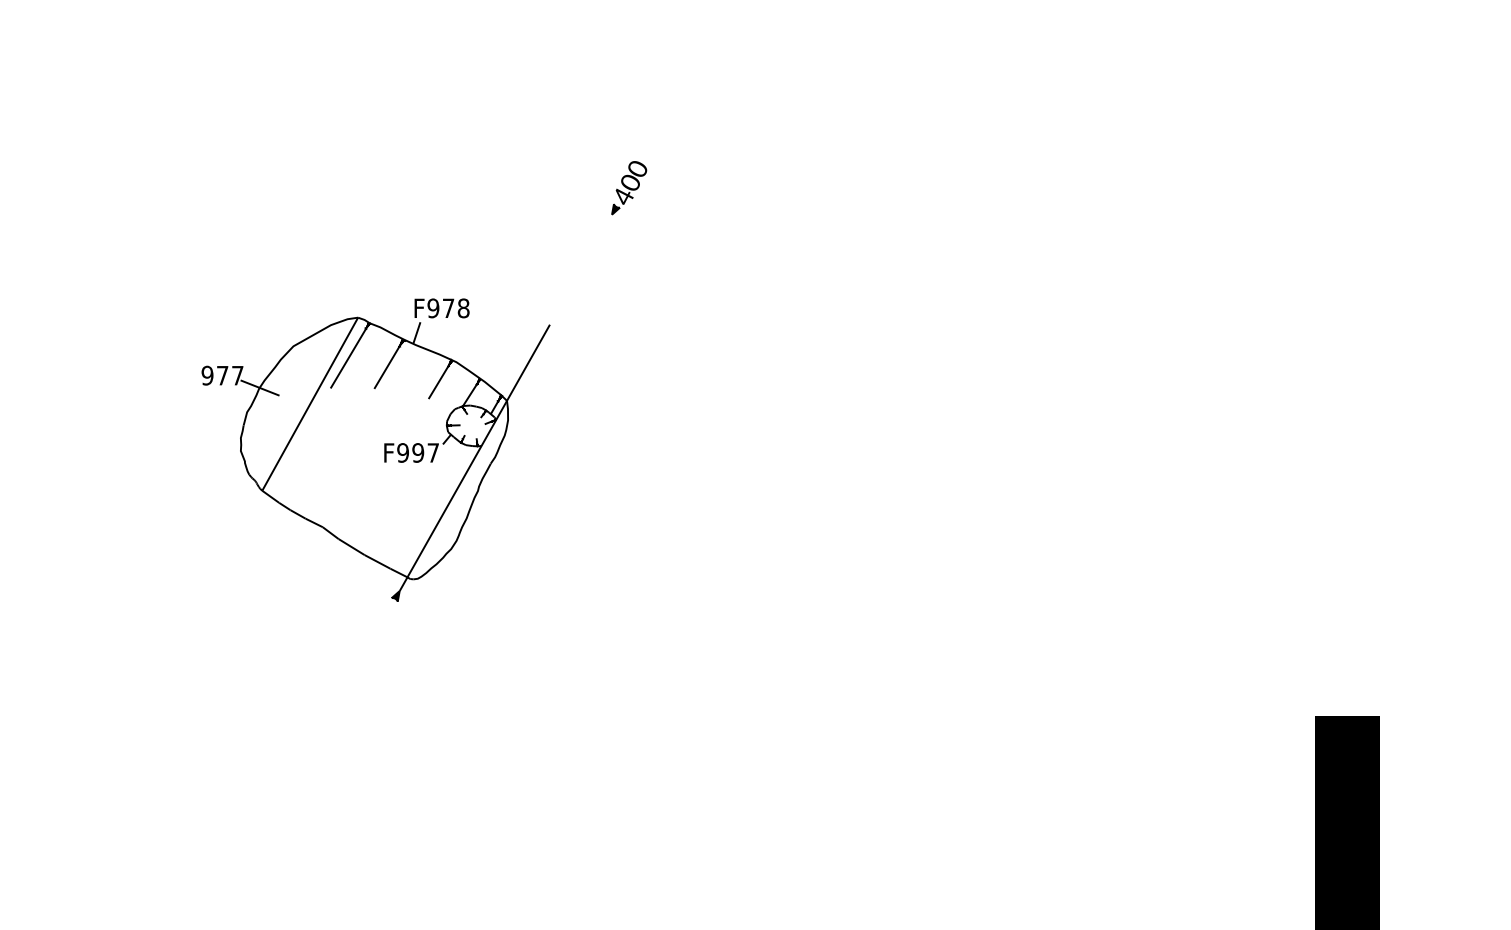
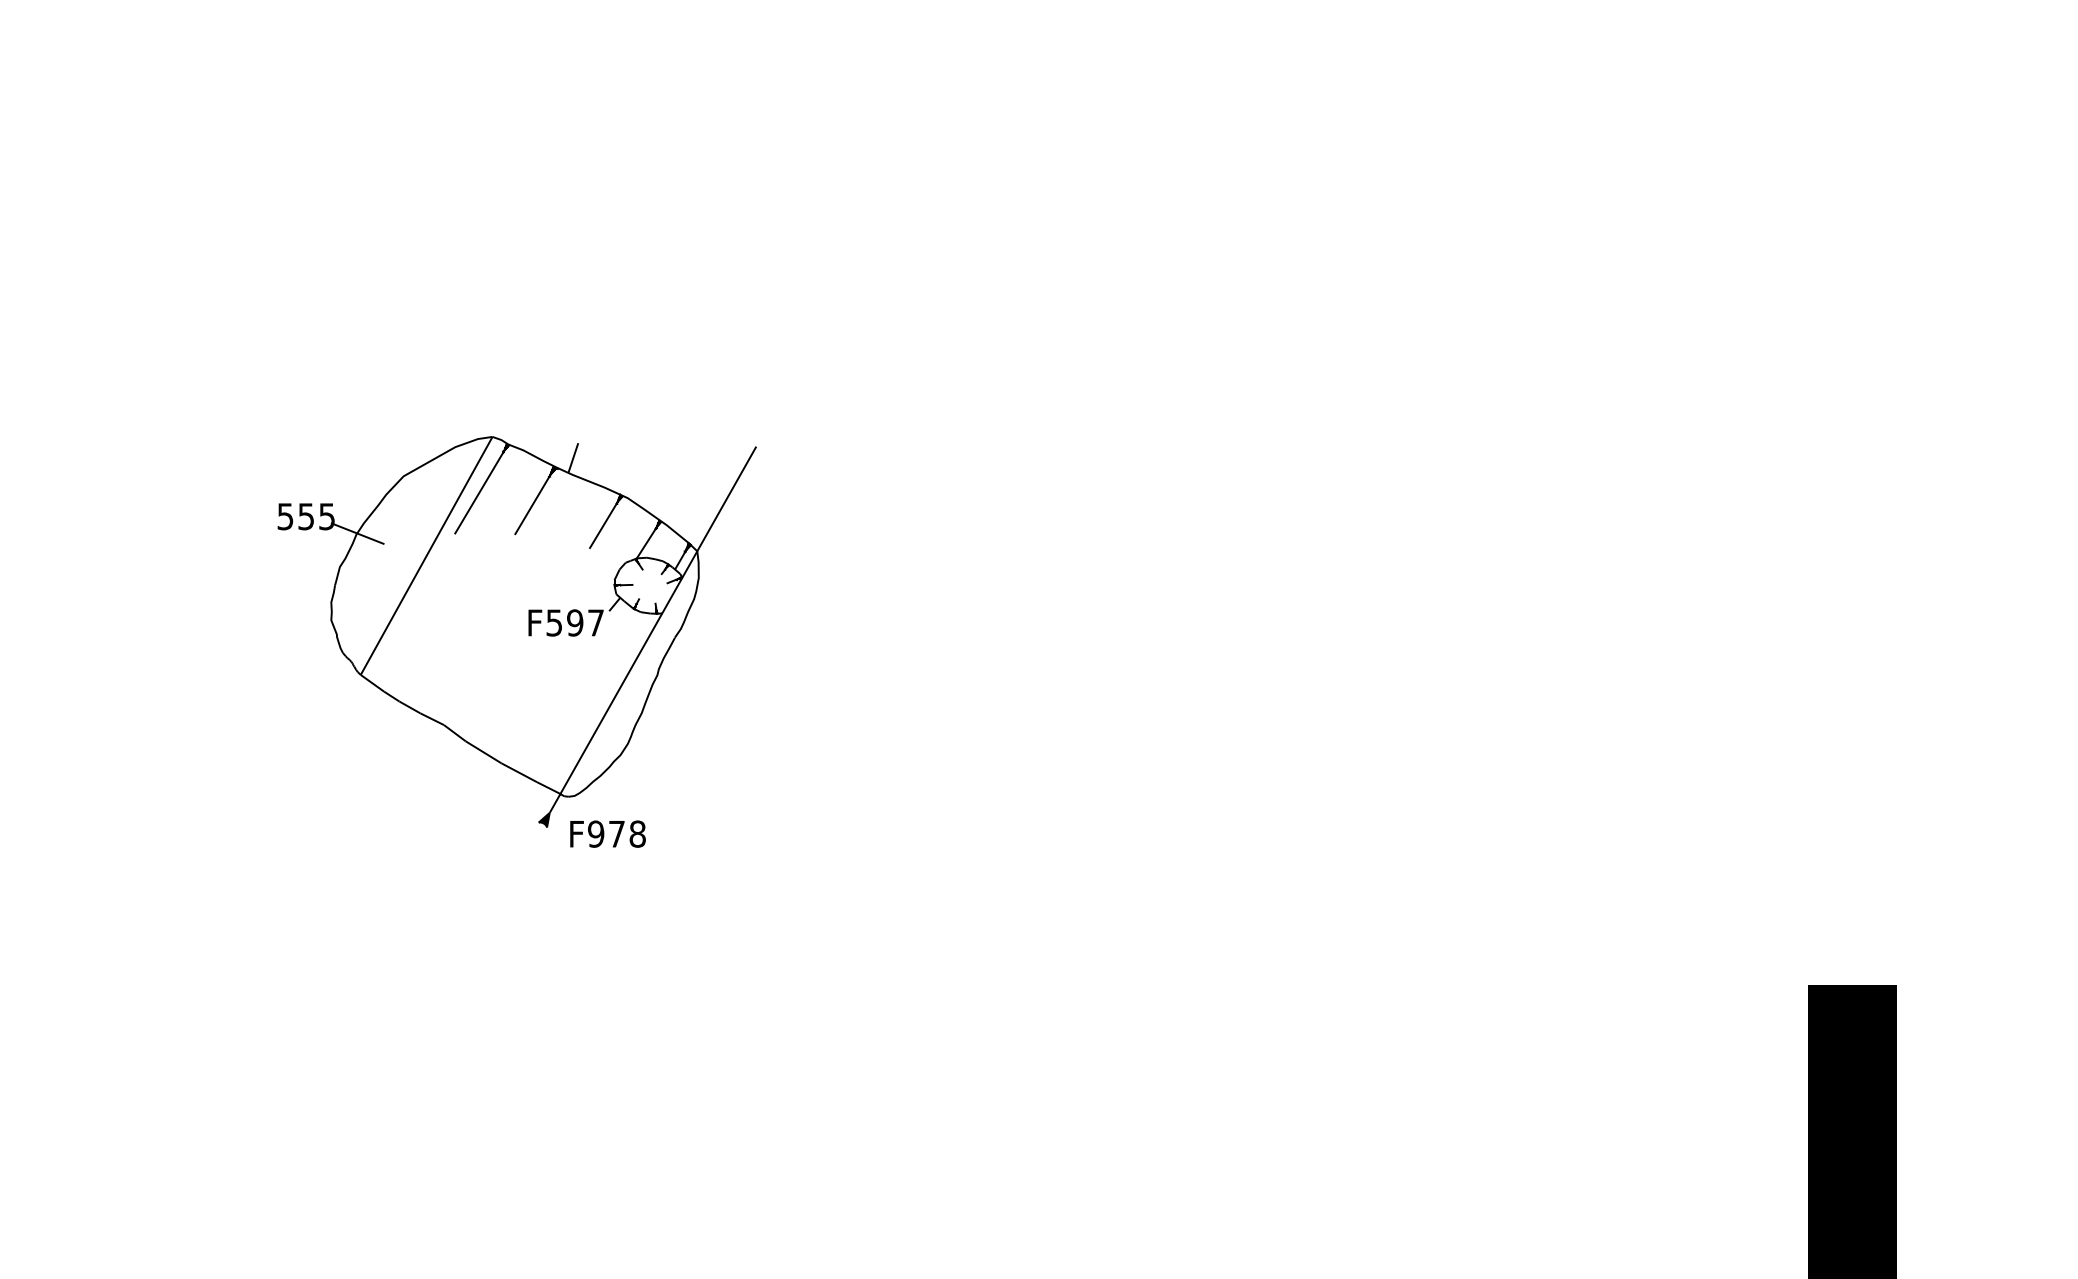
part: (629, 187) -> (865, 258), removed
text: (441, 307) -> (607, 833), moved
text: (222, 375) -> (305, 516), 977 -> 555
text: (403, 452) -> (554, 622), F997 -> F597

